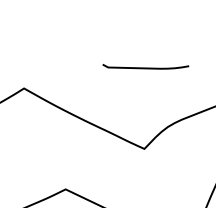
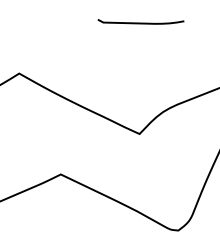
curve: (145, 67) -> (140, 22), moved

